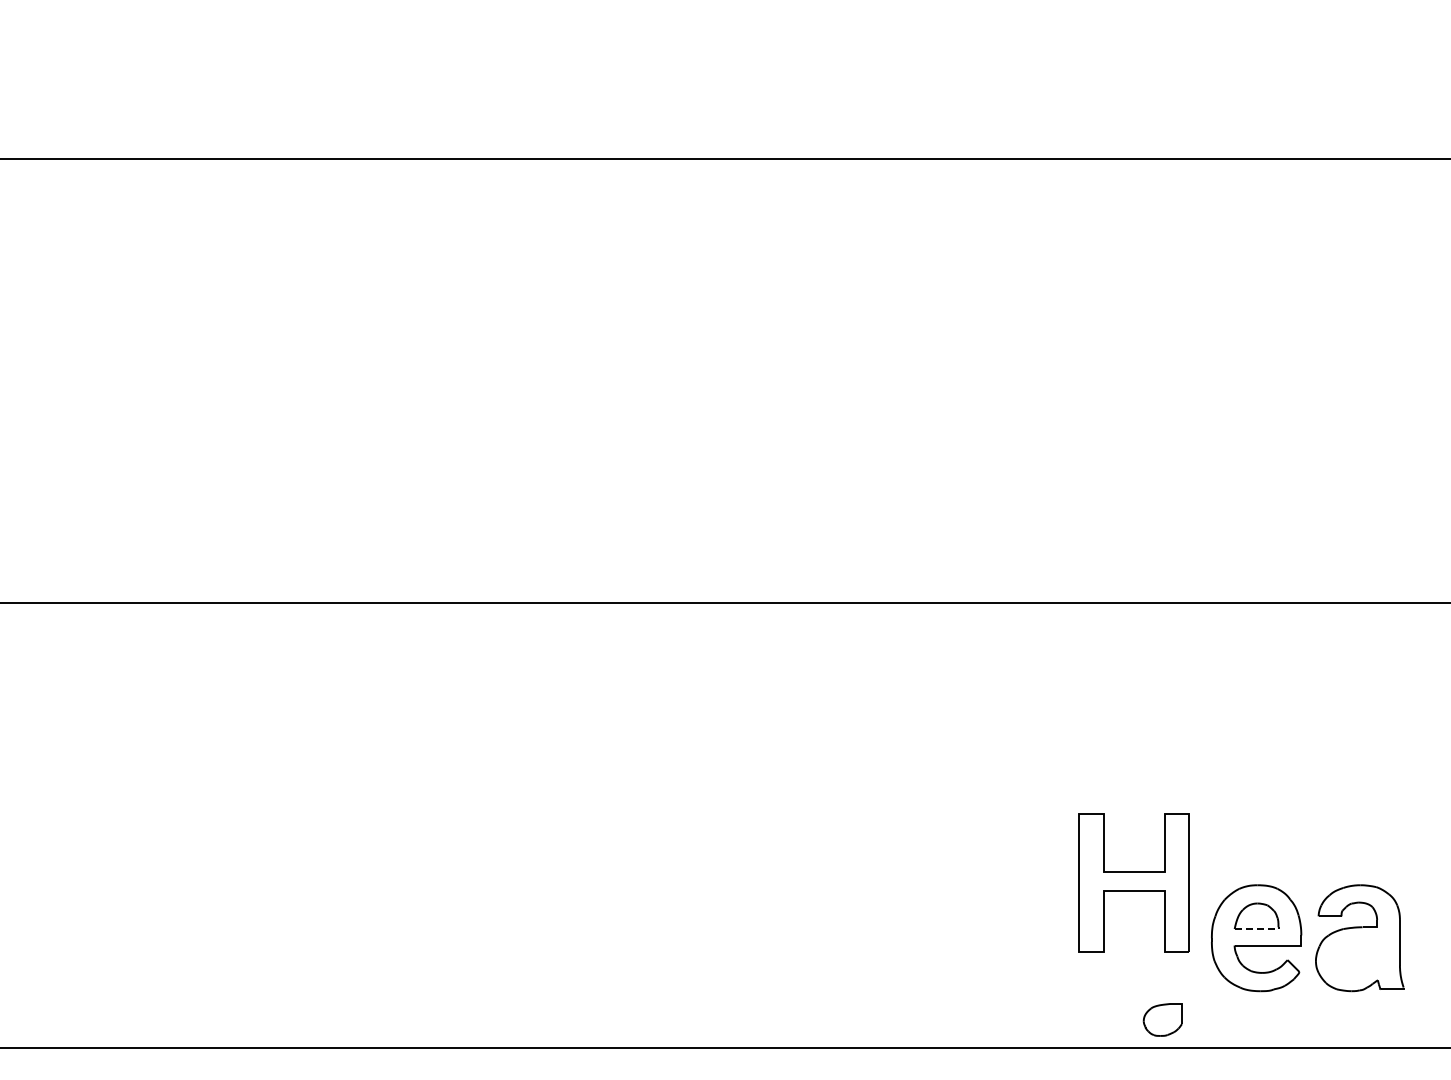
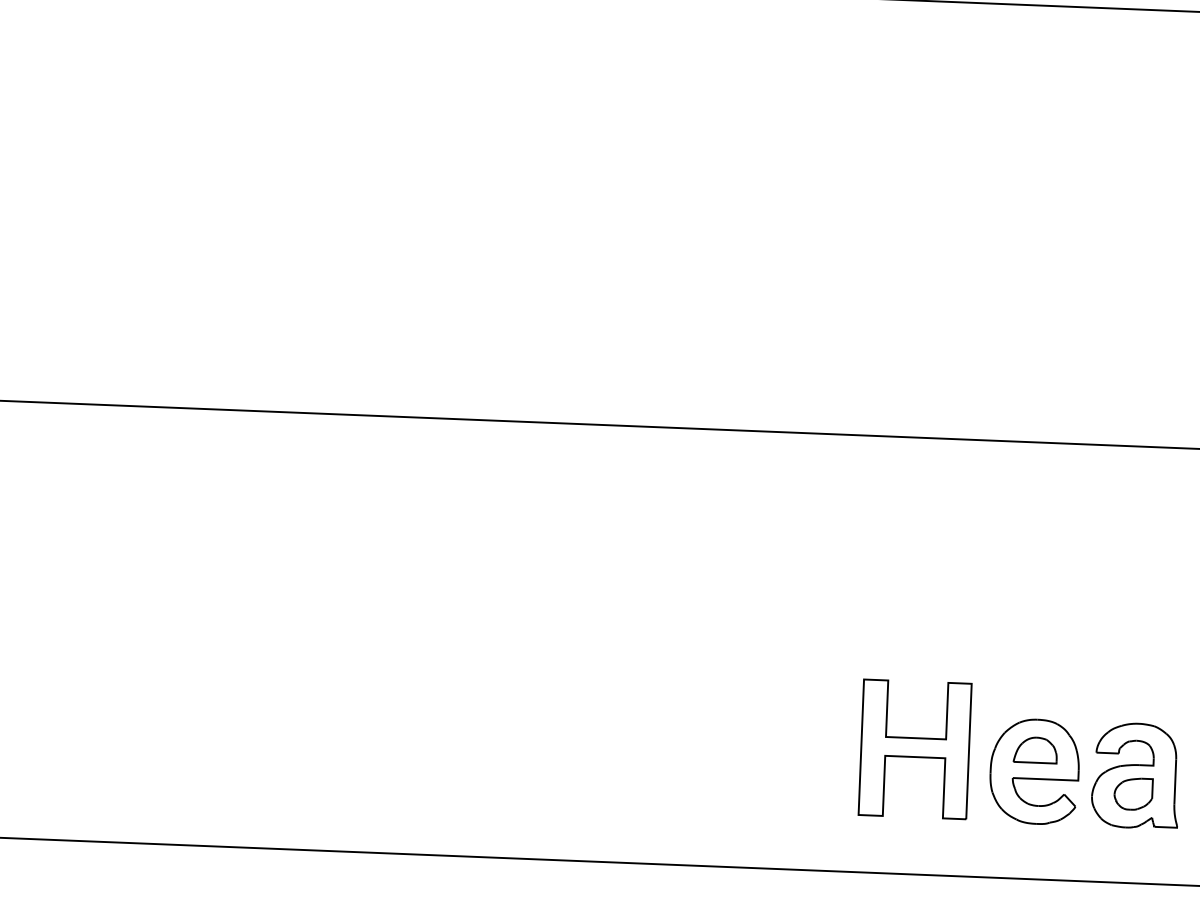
part: (1133, 882) -> (914, 748), moved
line: (1258, 929) -> (1036, 763), dashed -> solid
part: (1162, 1019) -> (1133, 793), moved

